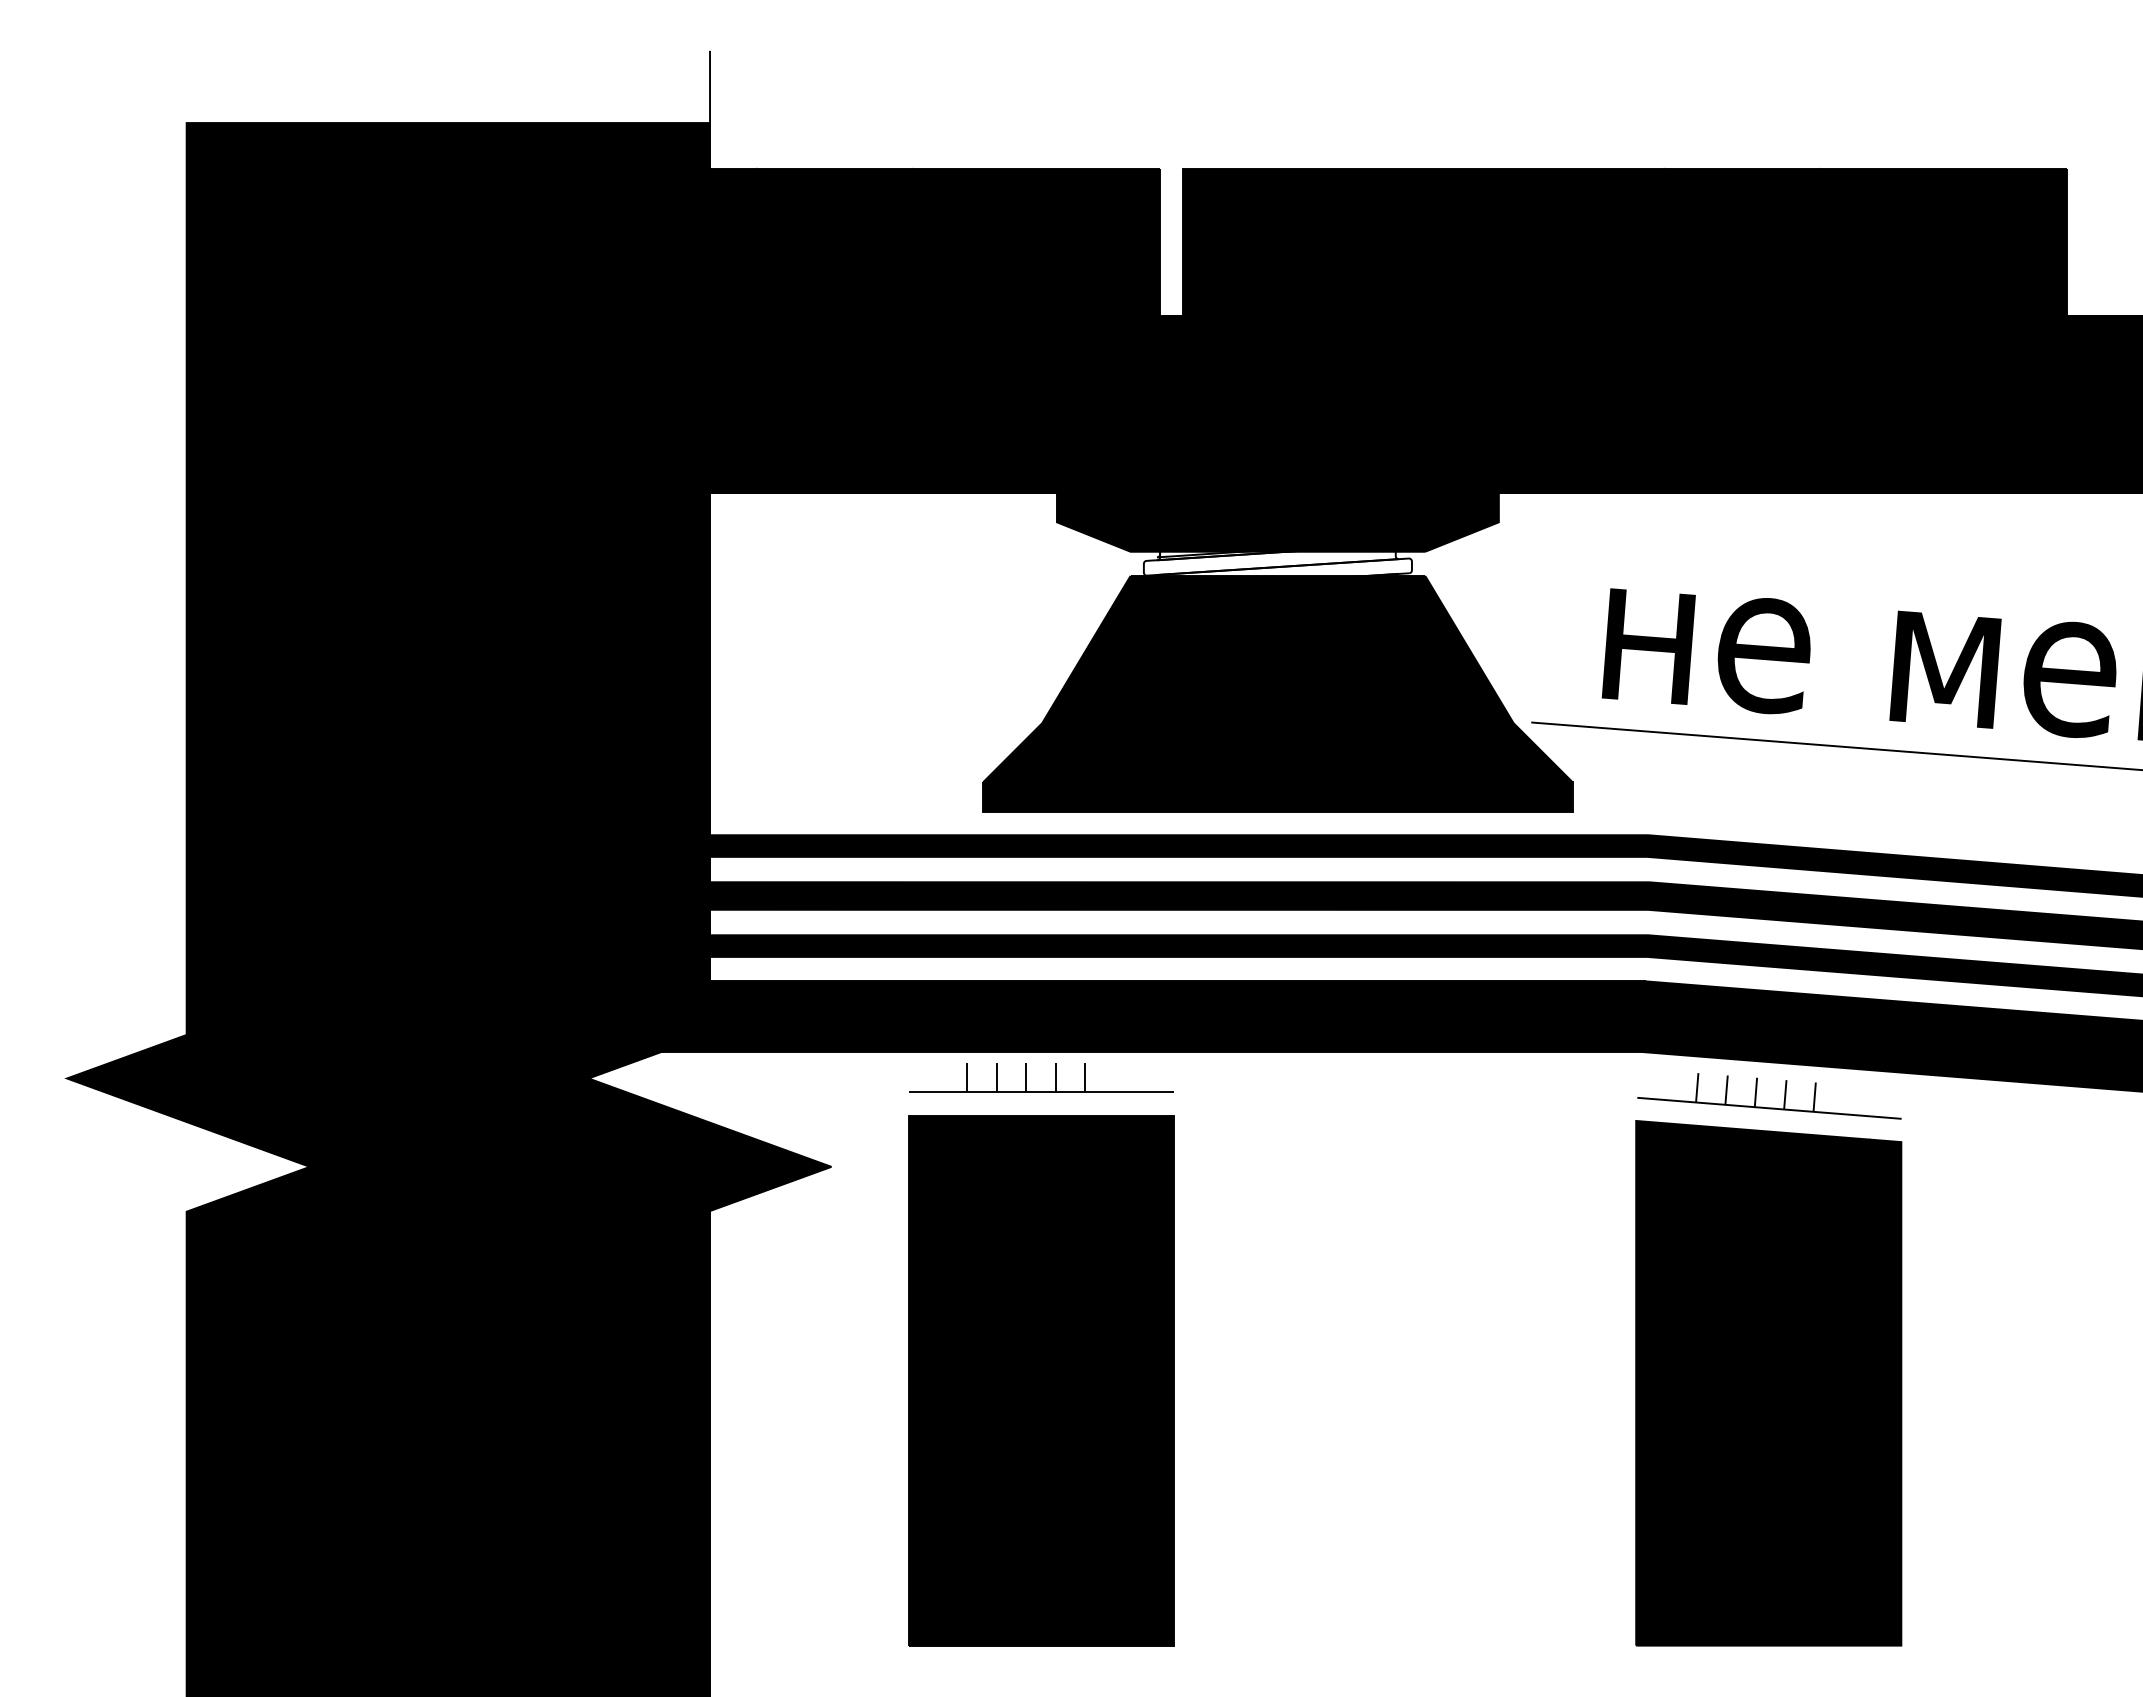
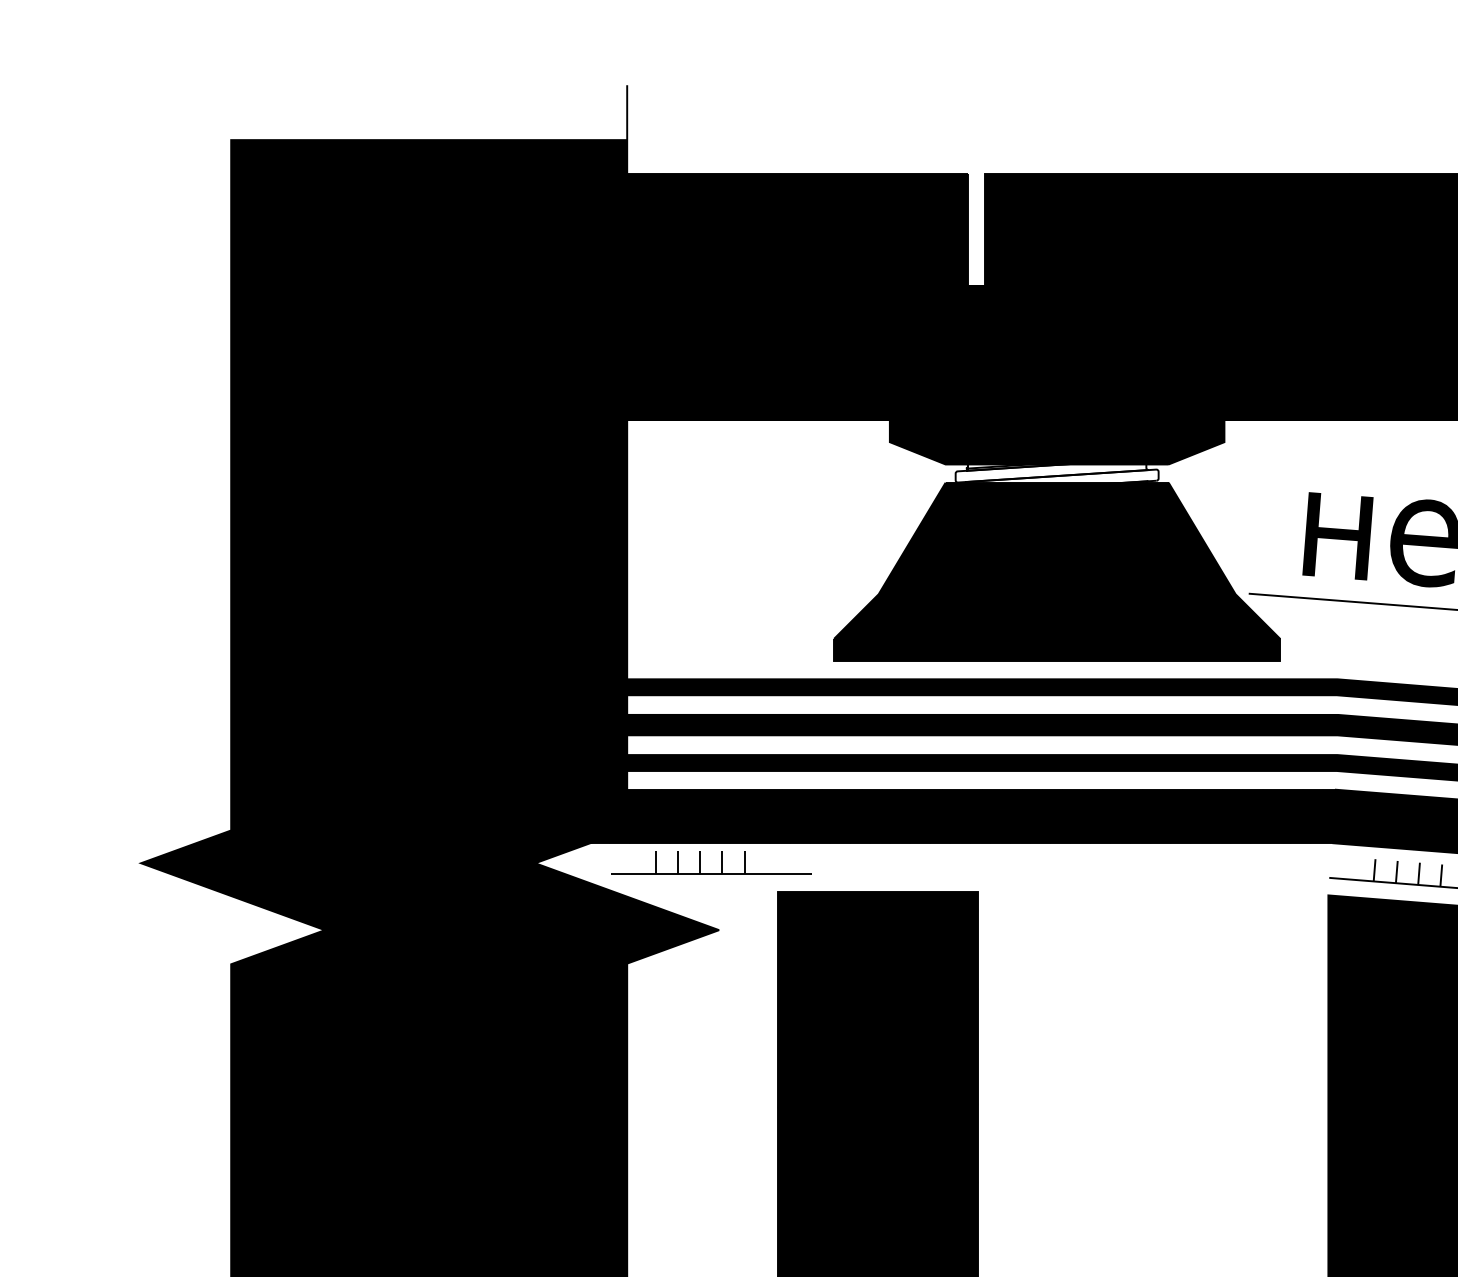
part: (1055, 1077) -> (722, 862), moved

